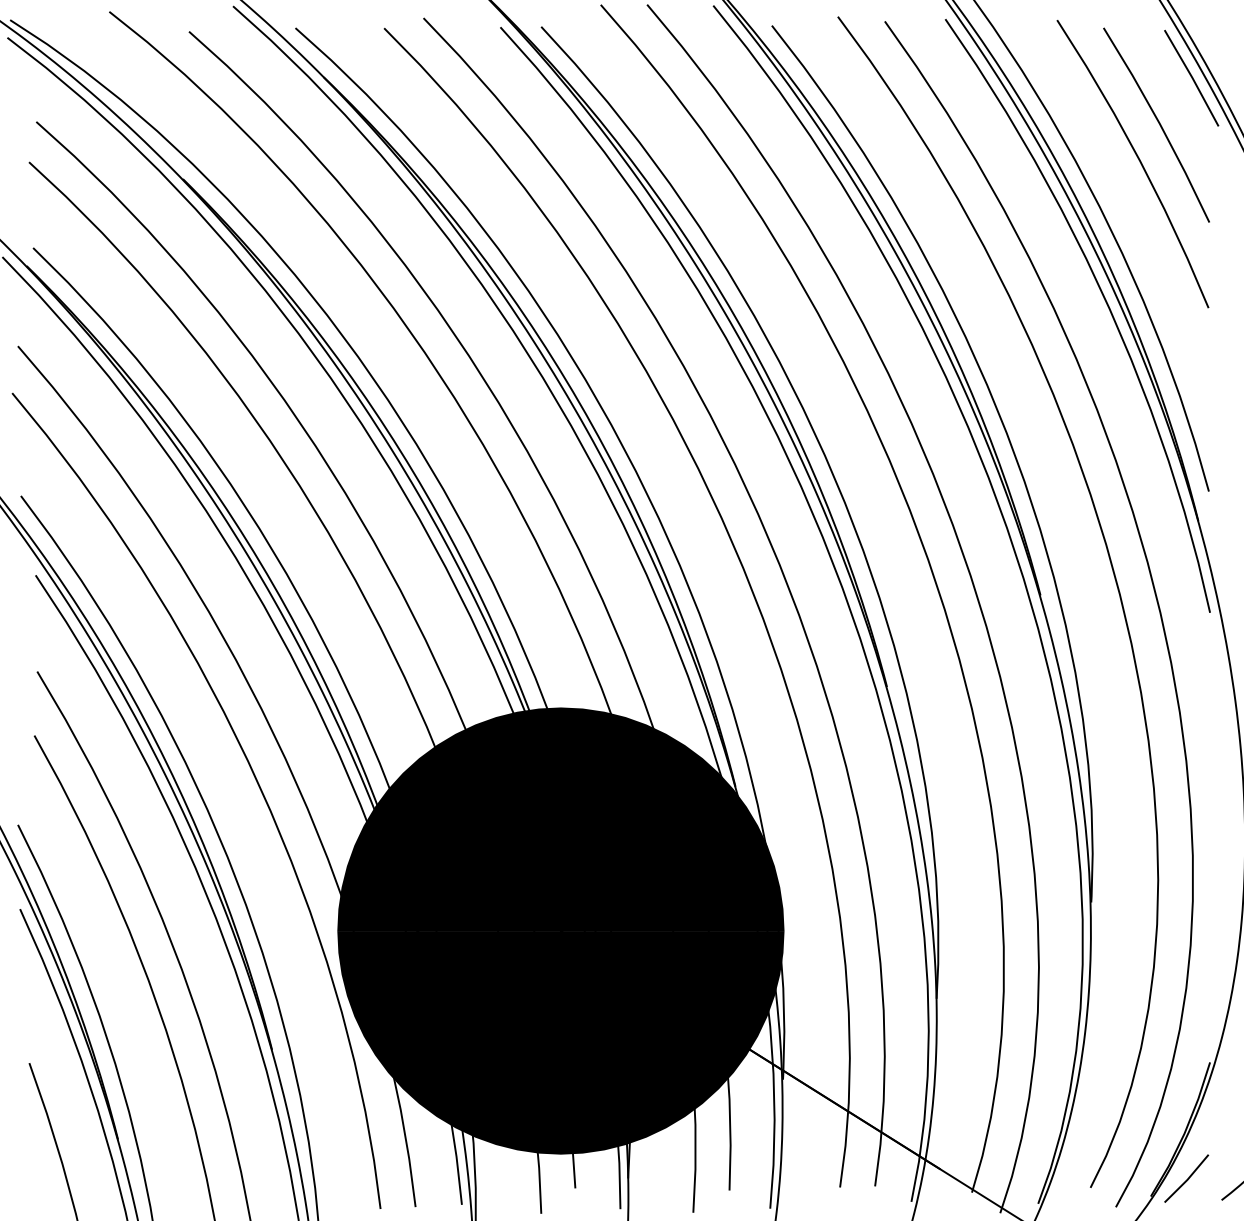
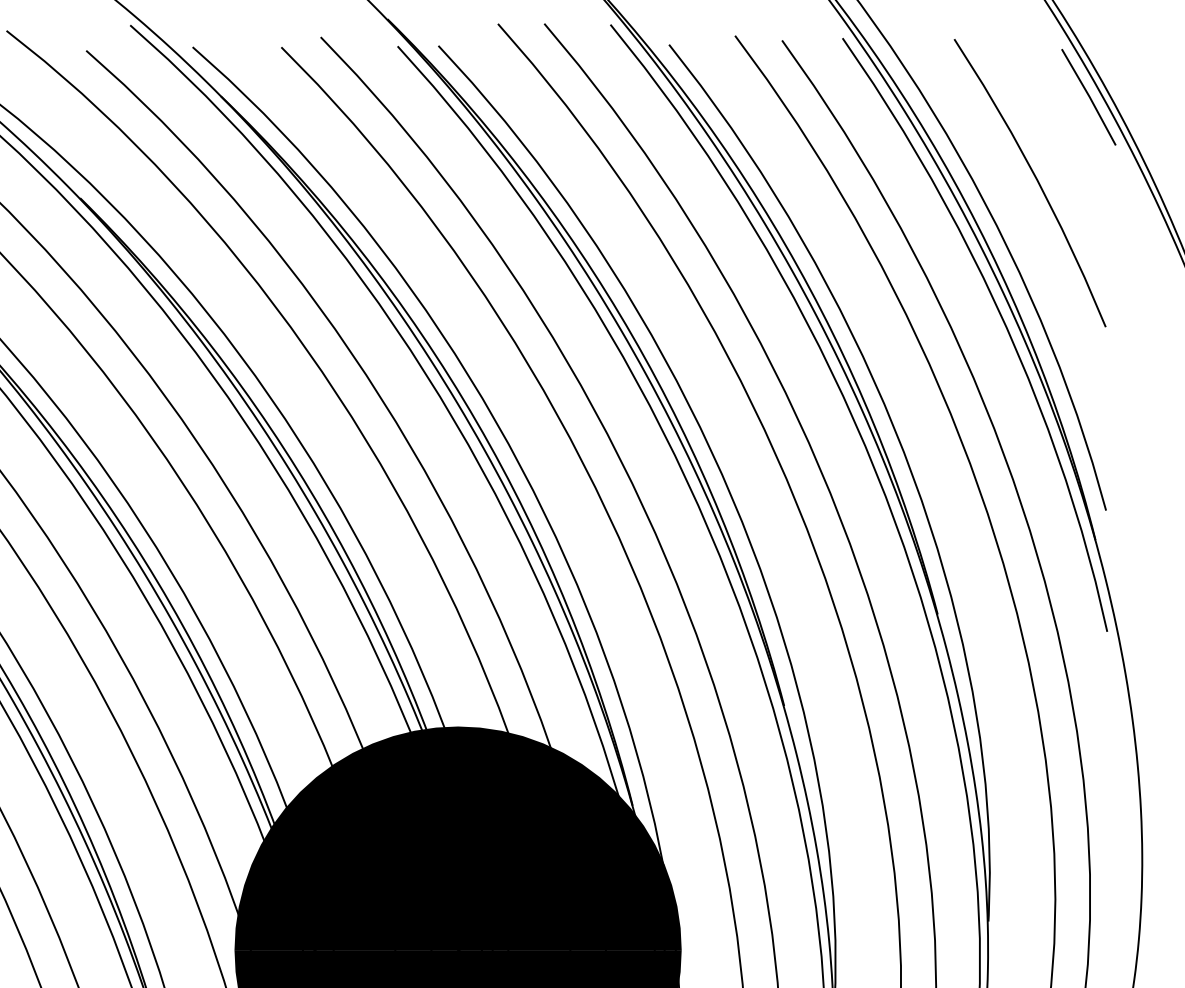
line: (1158, 123) -> (1055, 142), removed

